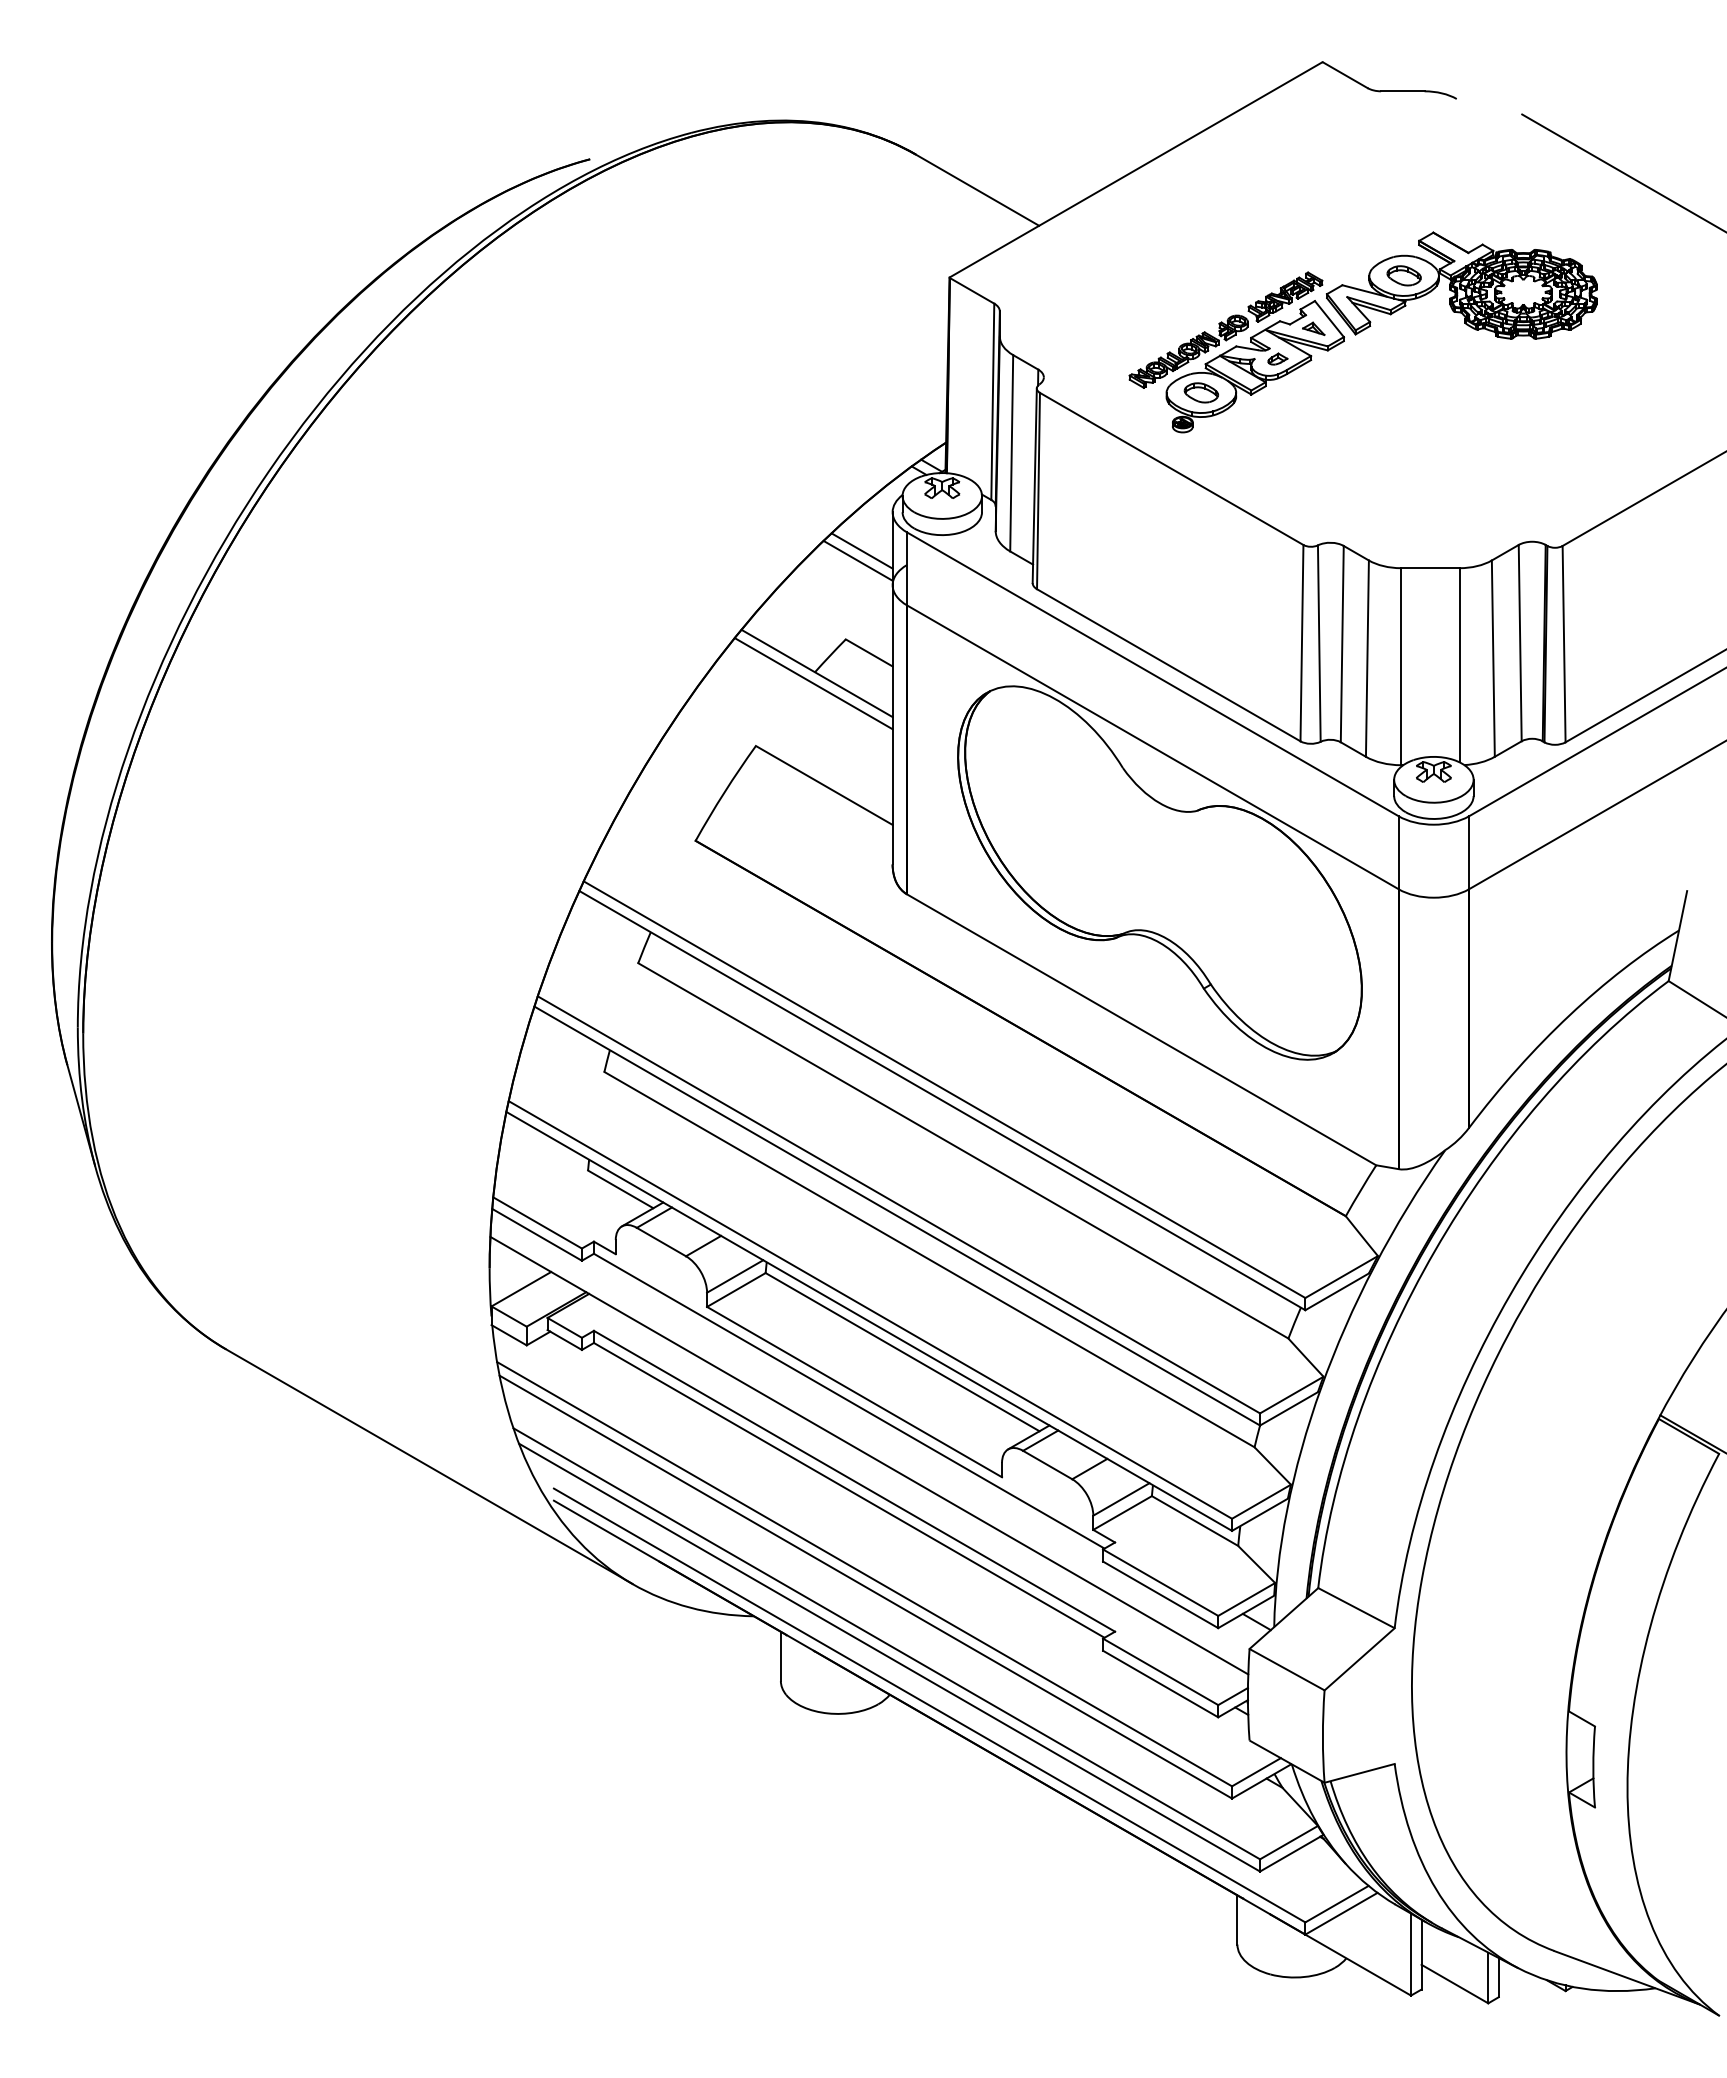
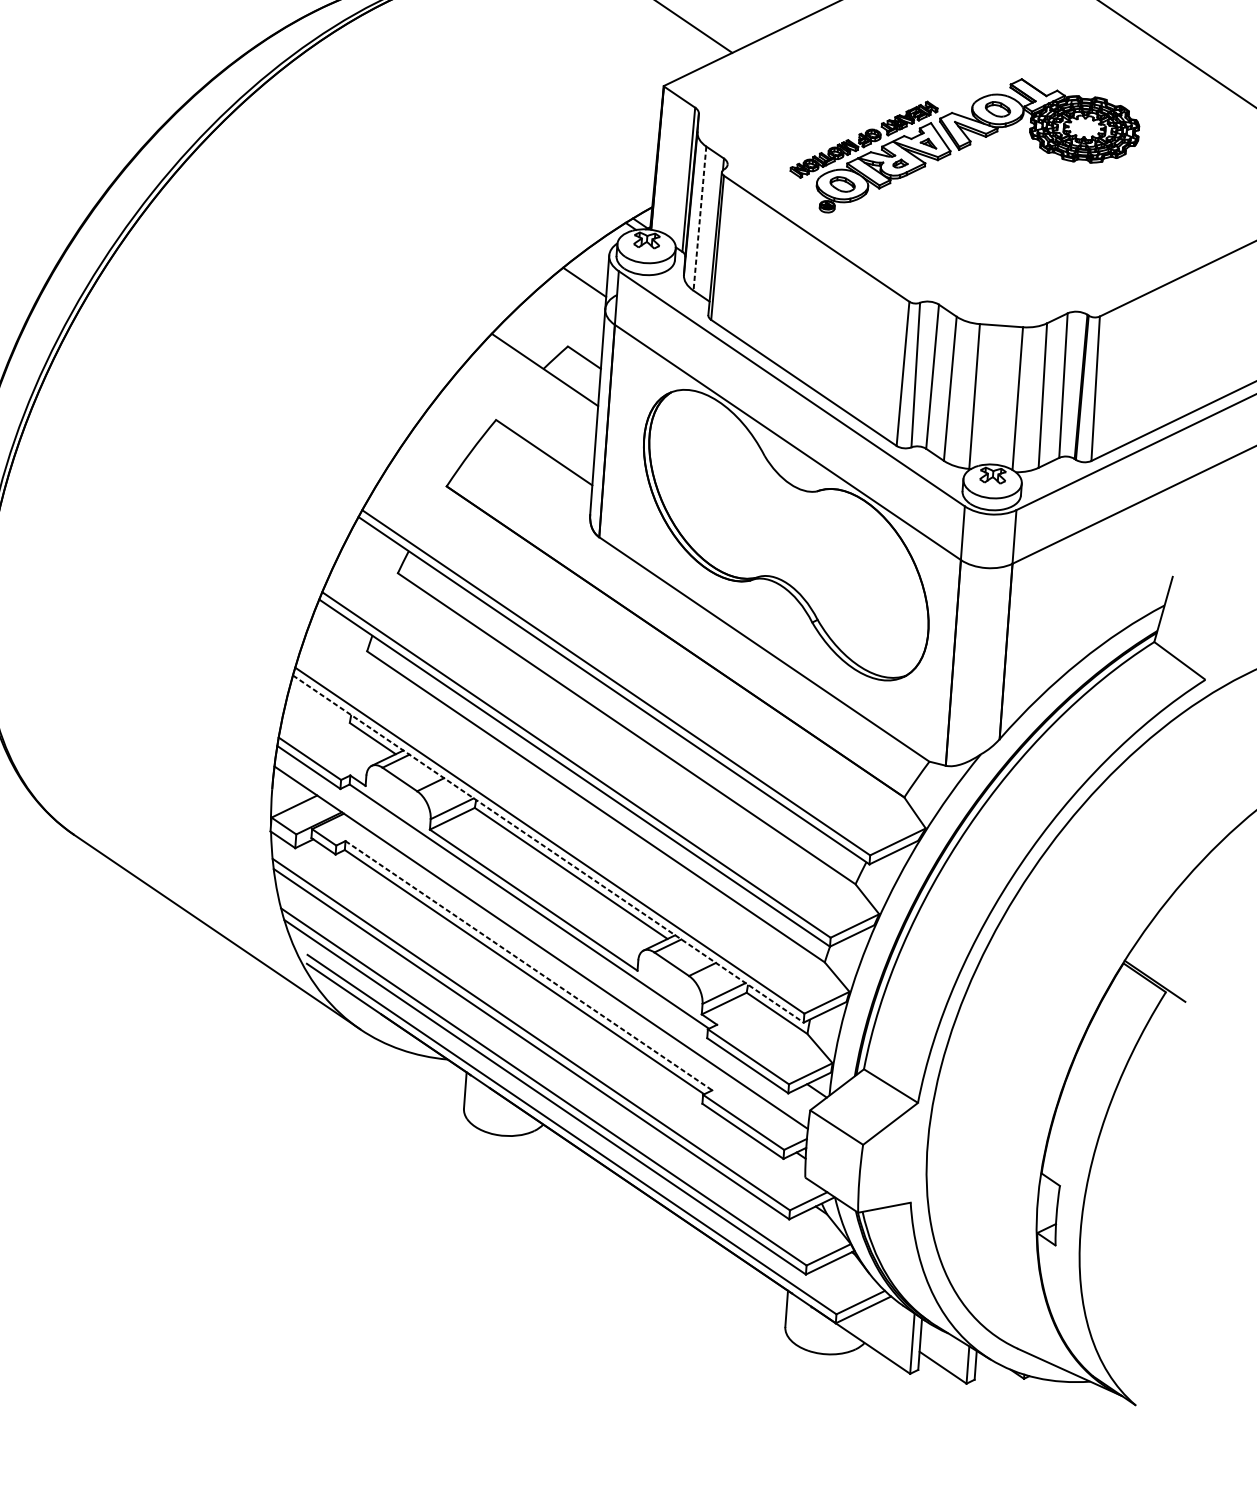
line: (1011, 453) -> (699, 218), solid -> dashed
line: (857, 560) -> (580, 289), removed
line: (813, 683) -> (541, 377), removed
line: (869, 1321) -> (548, 849), solid -> dashed
line: (854, 1481) -> (528, 965), solid -> dashed

